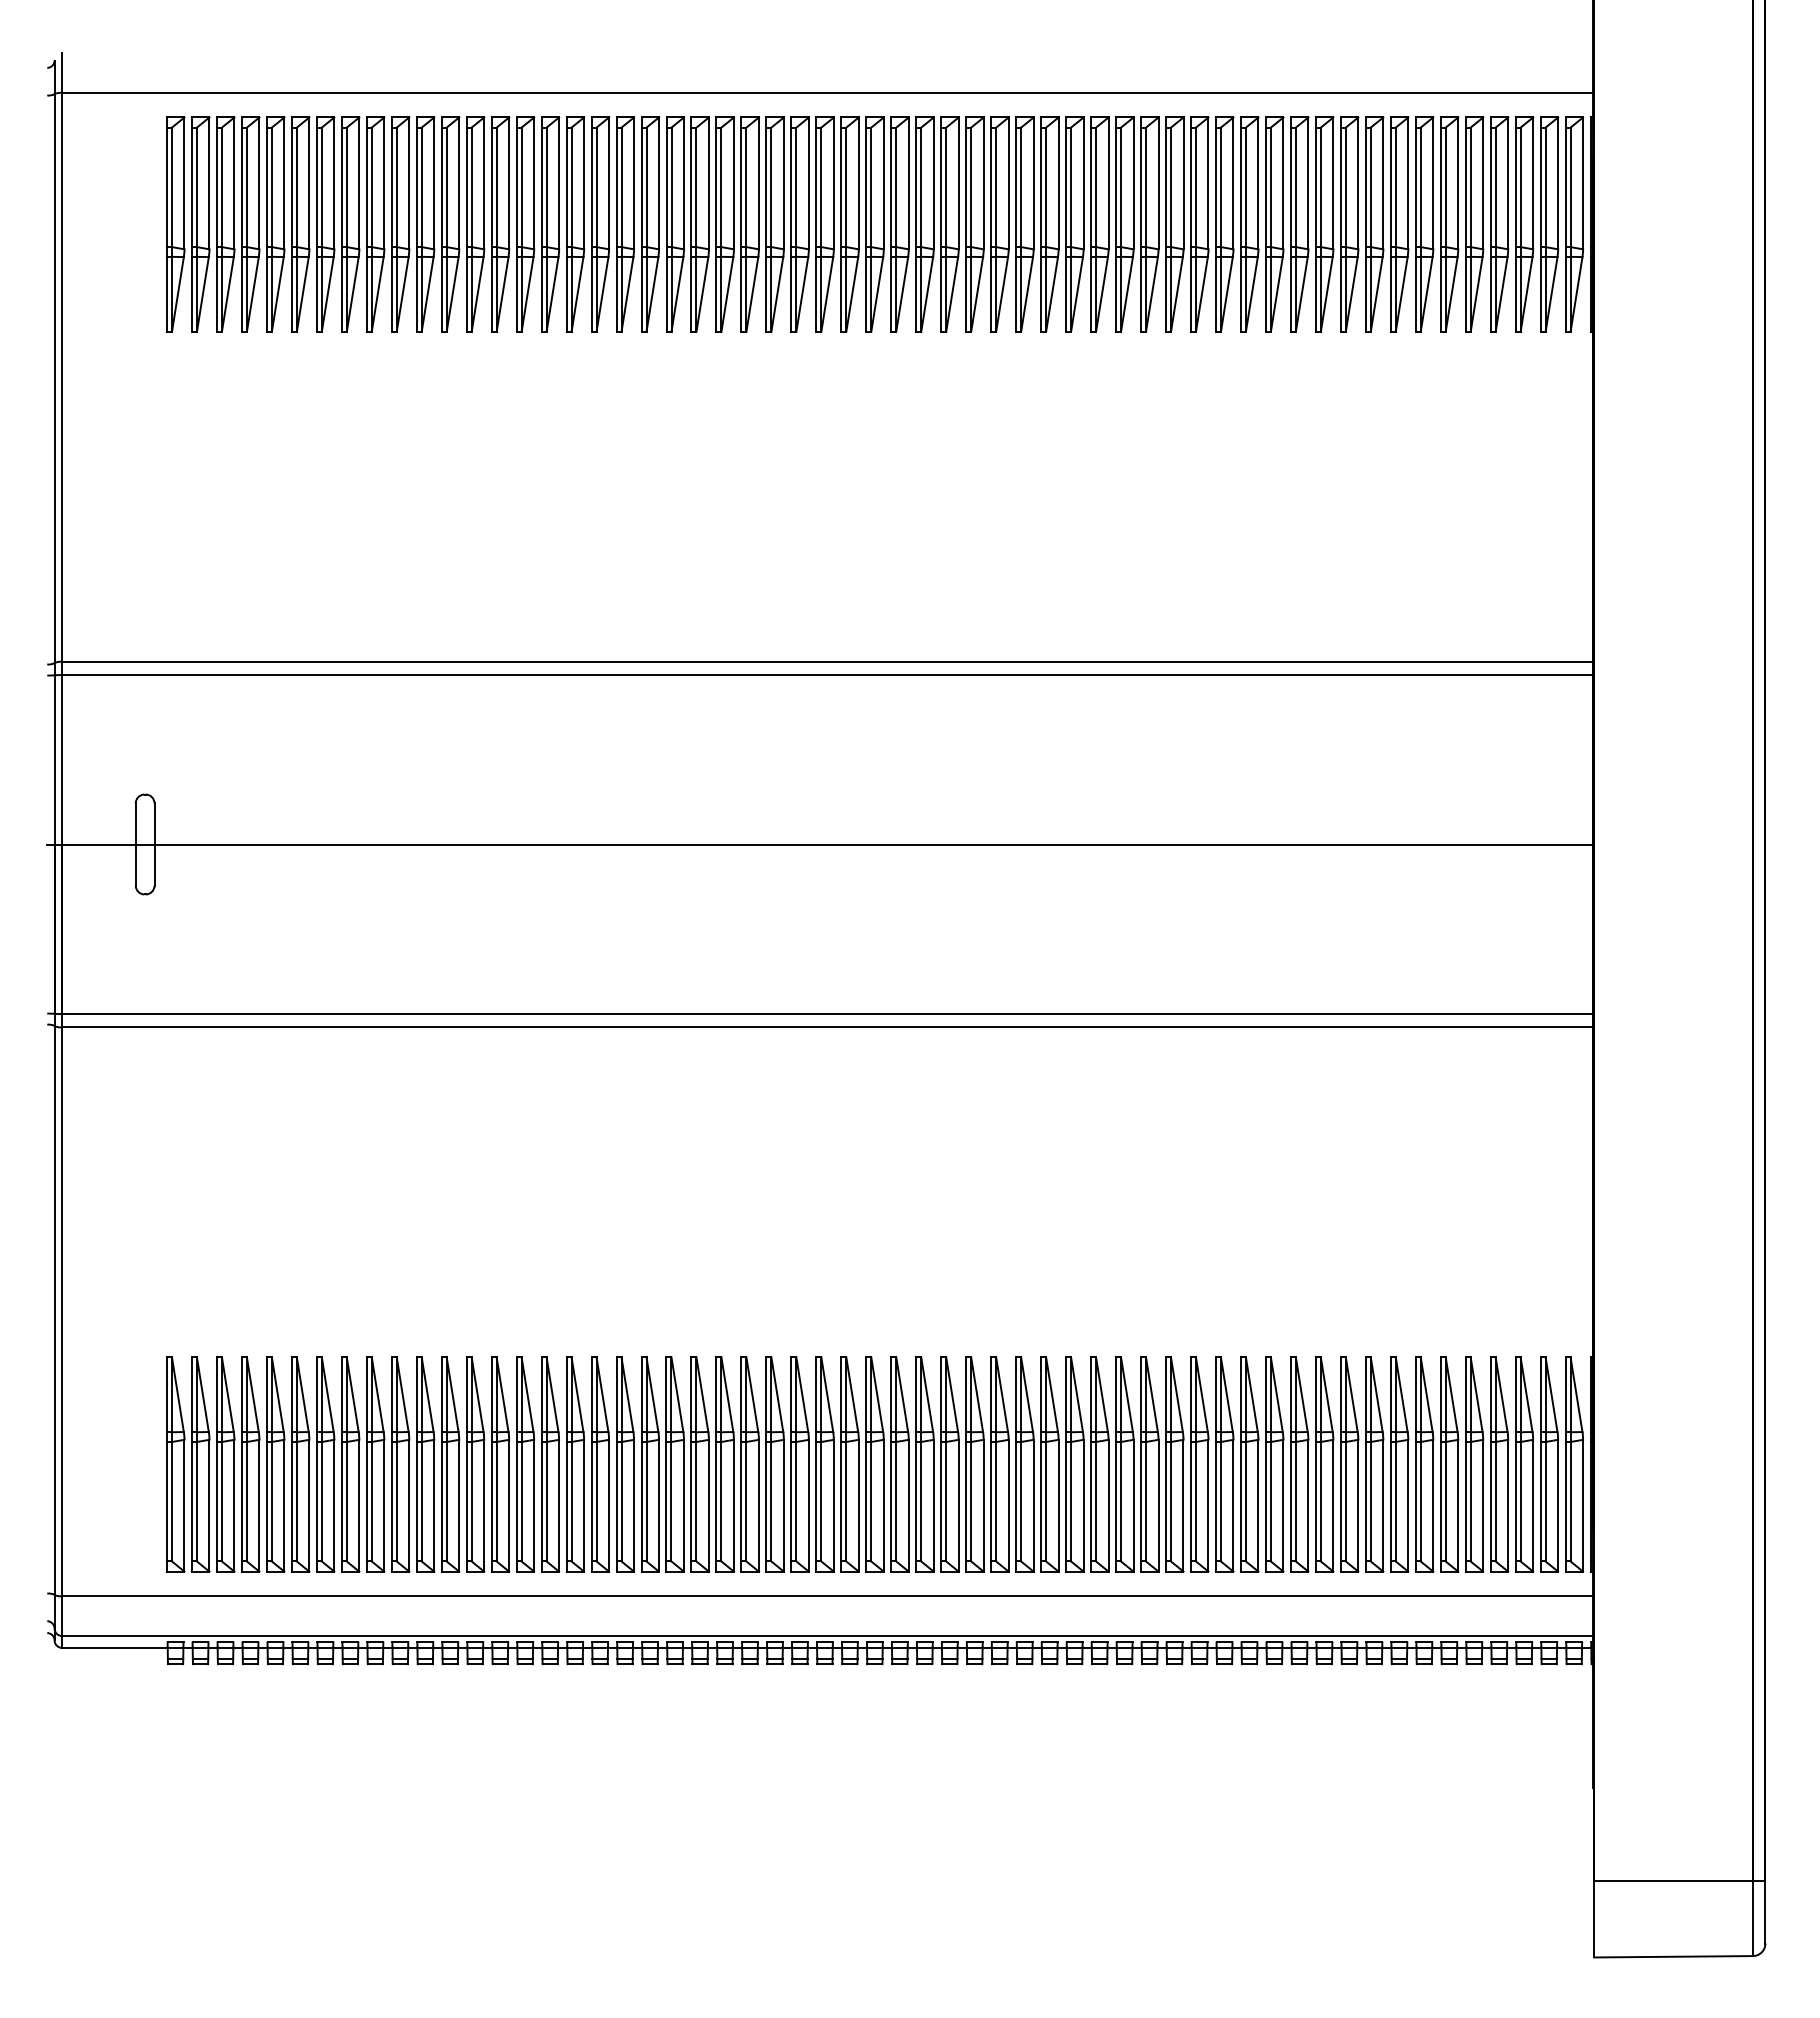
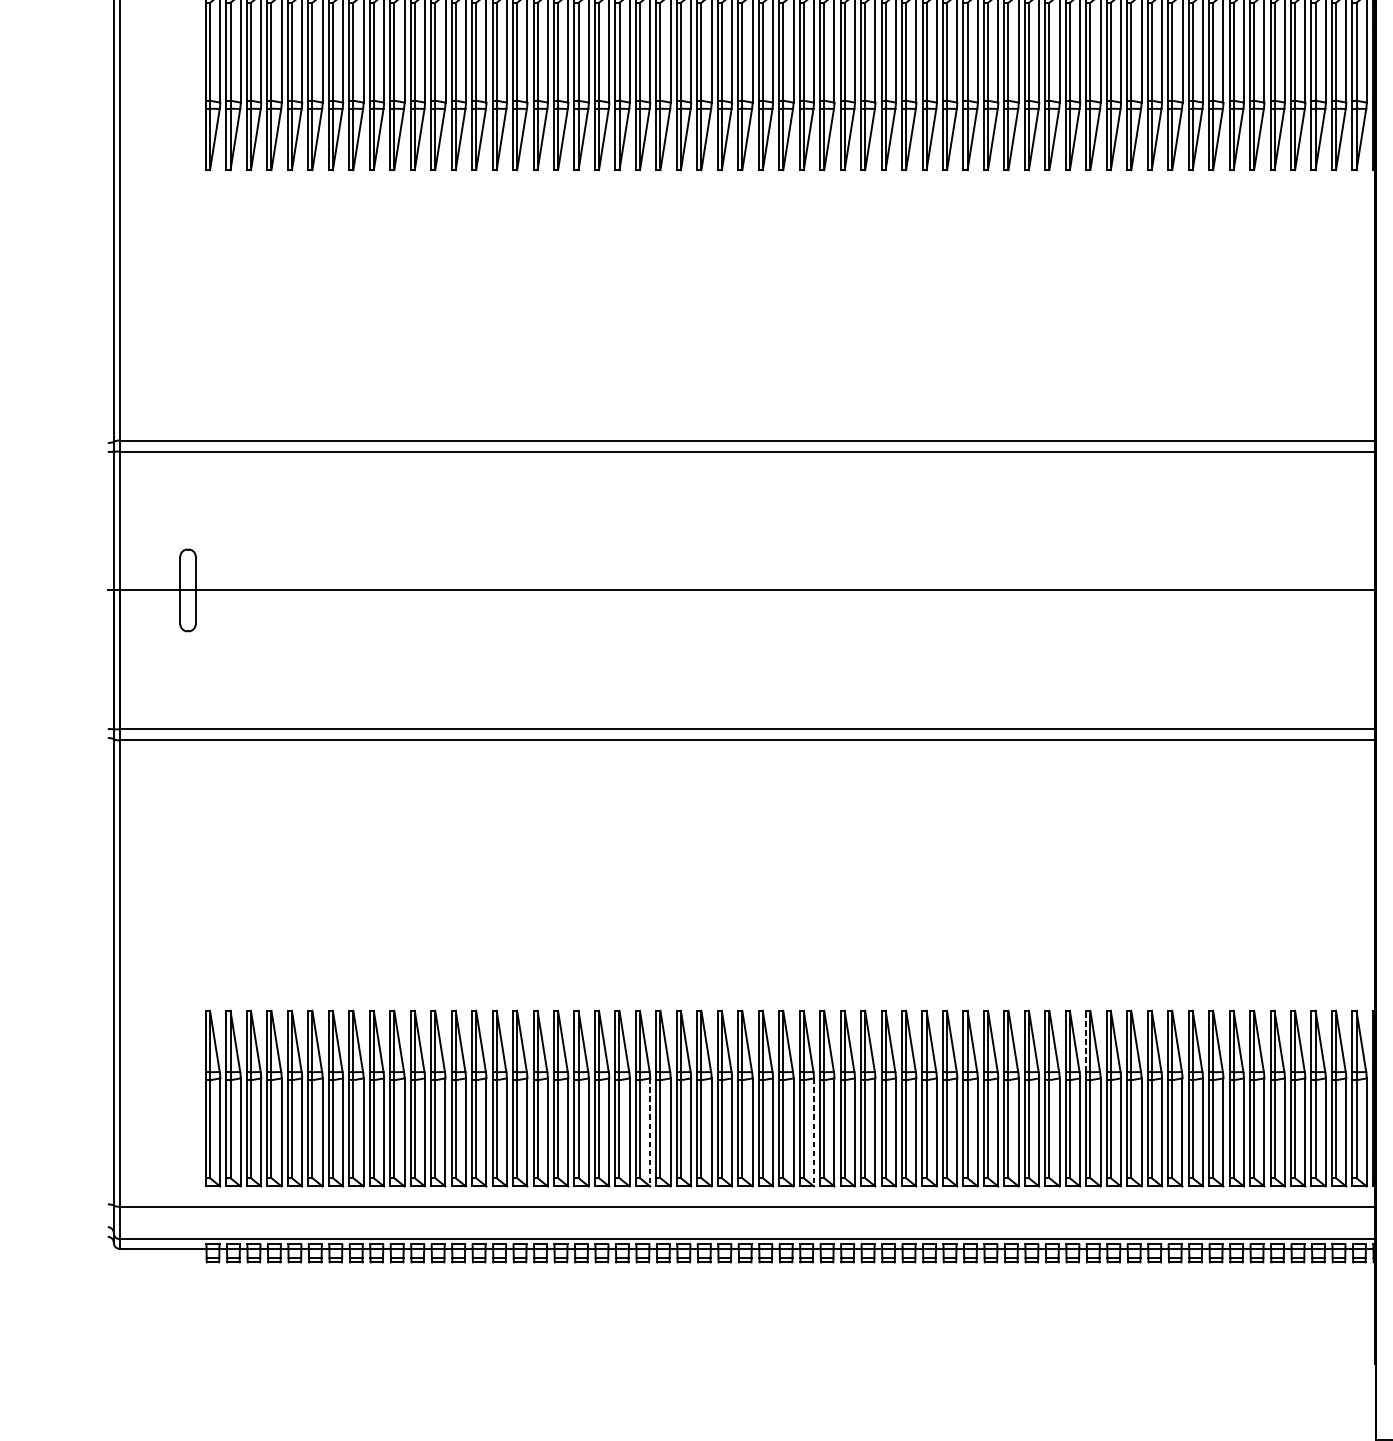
line: (1240, 1394) -> (1085, 1041), solid -> dashed
line: (708, 1505) -> (649, 1132), solid -> dashed
line: (908, 1505) -> (813, 1132), solid -> dashed

